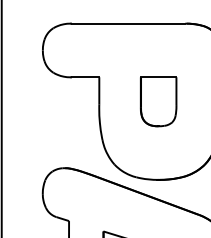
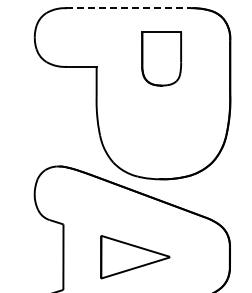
line: (129, 23) -> (129, 8), solid -> dashed
part: (158, 101) -> (161, 58), moved

